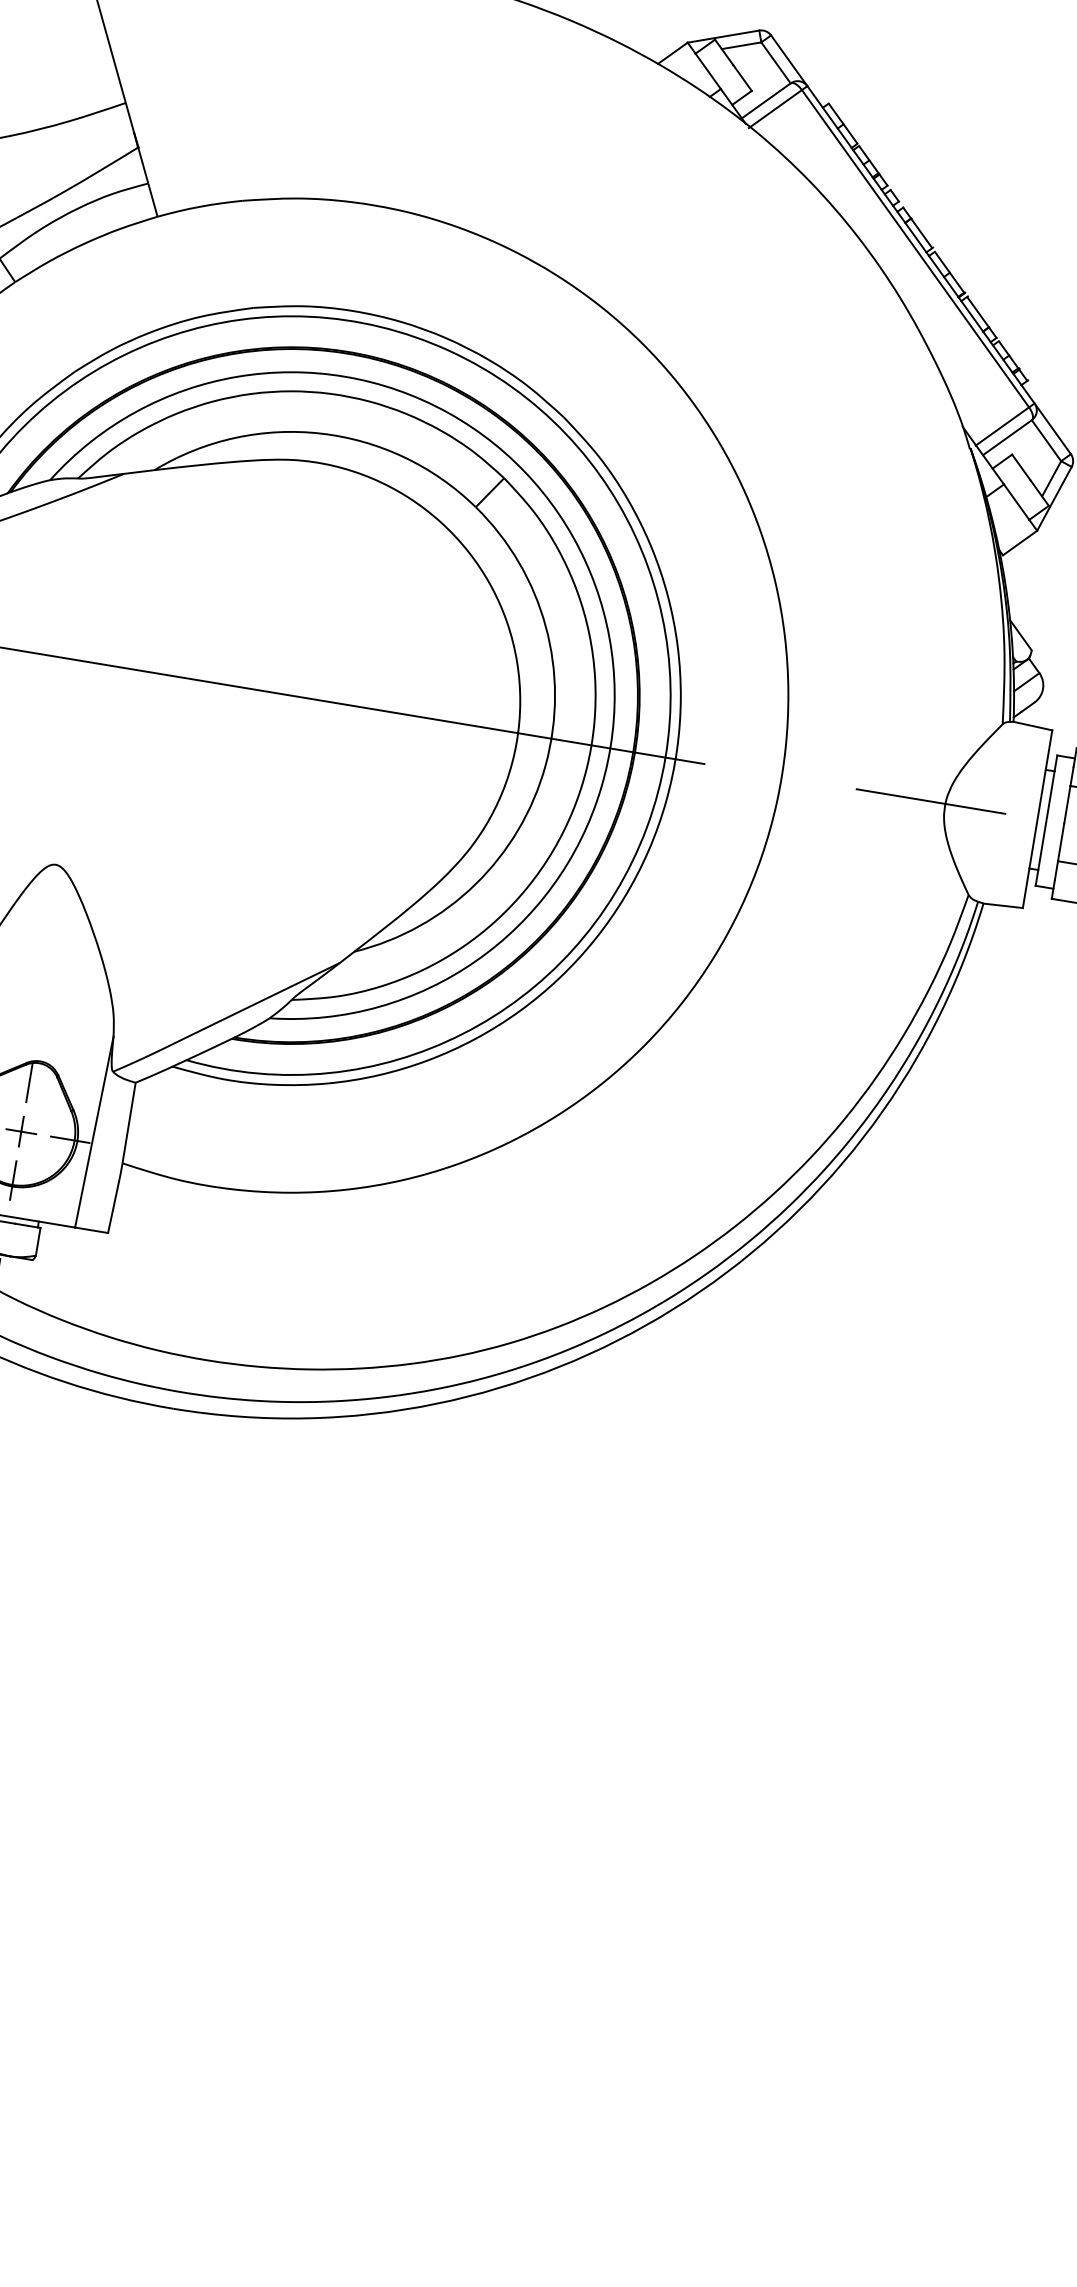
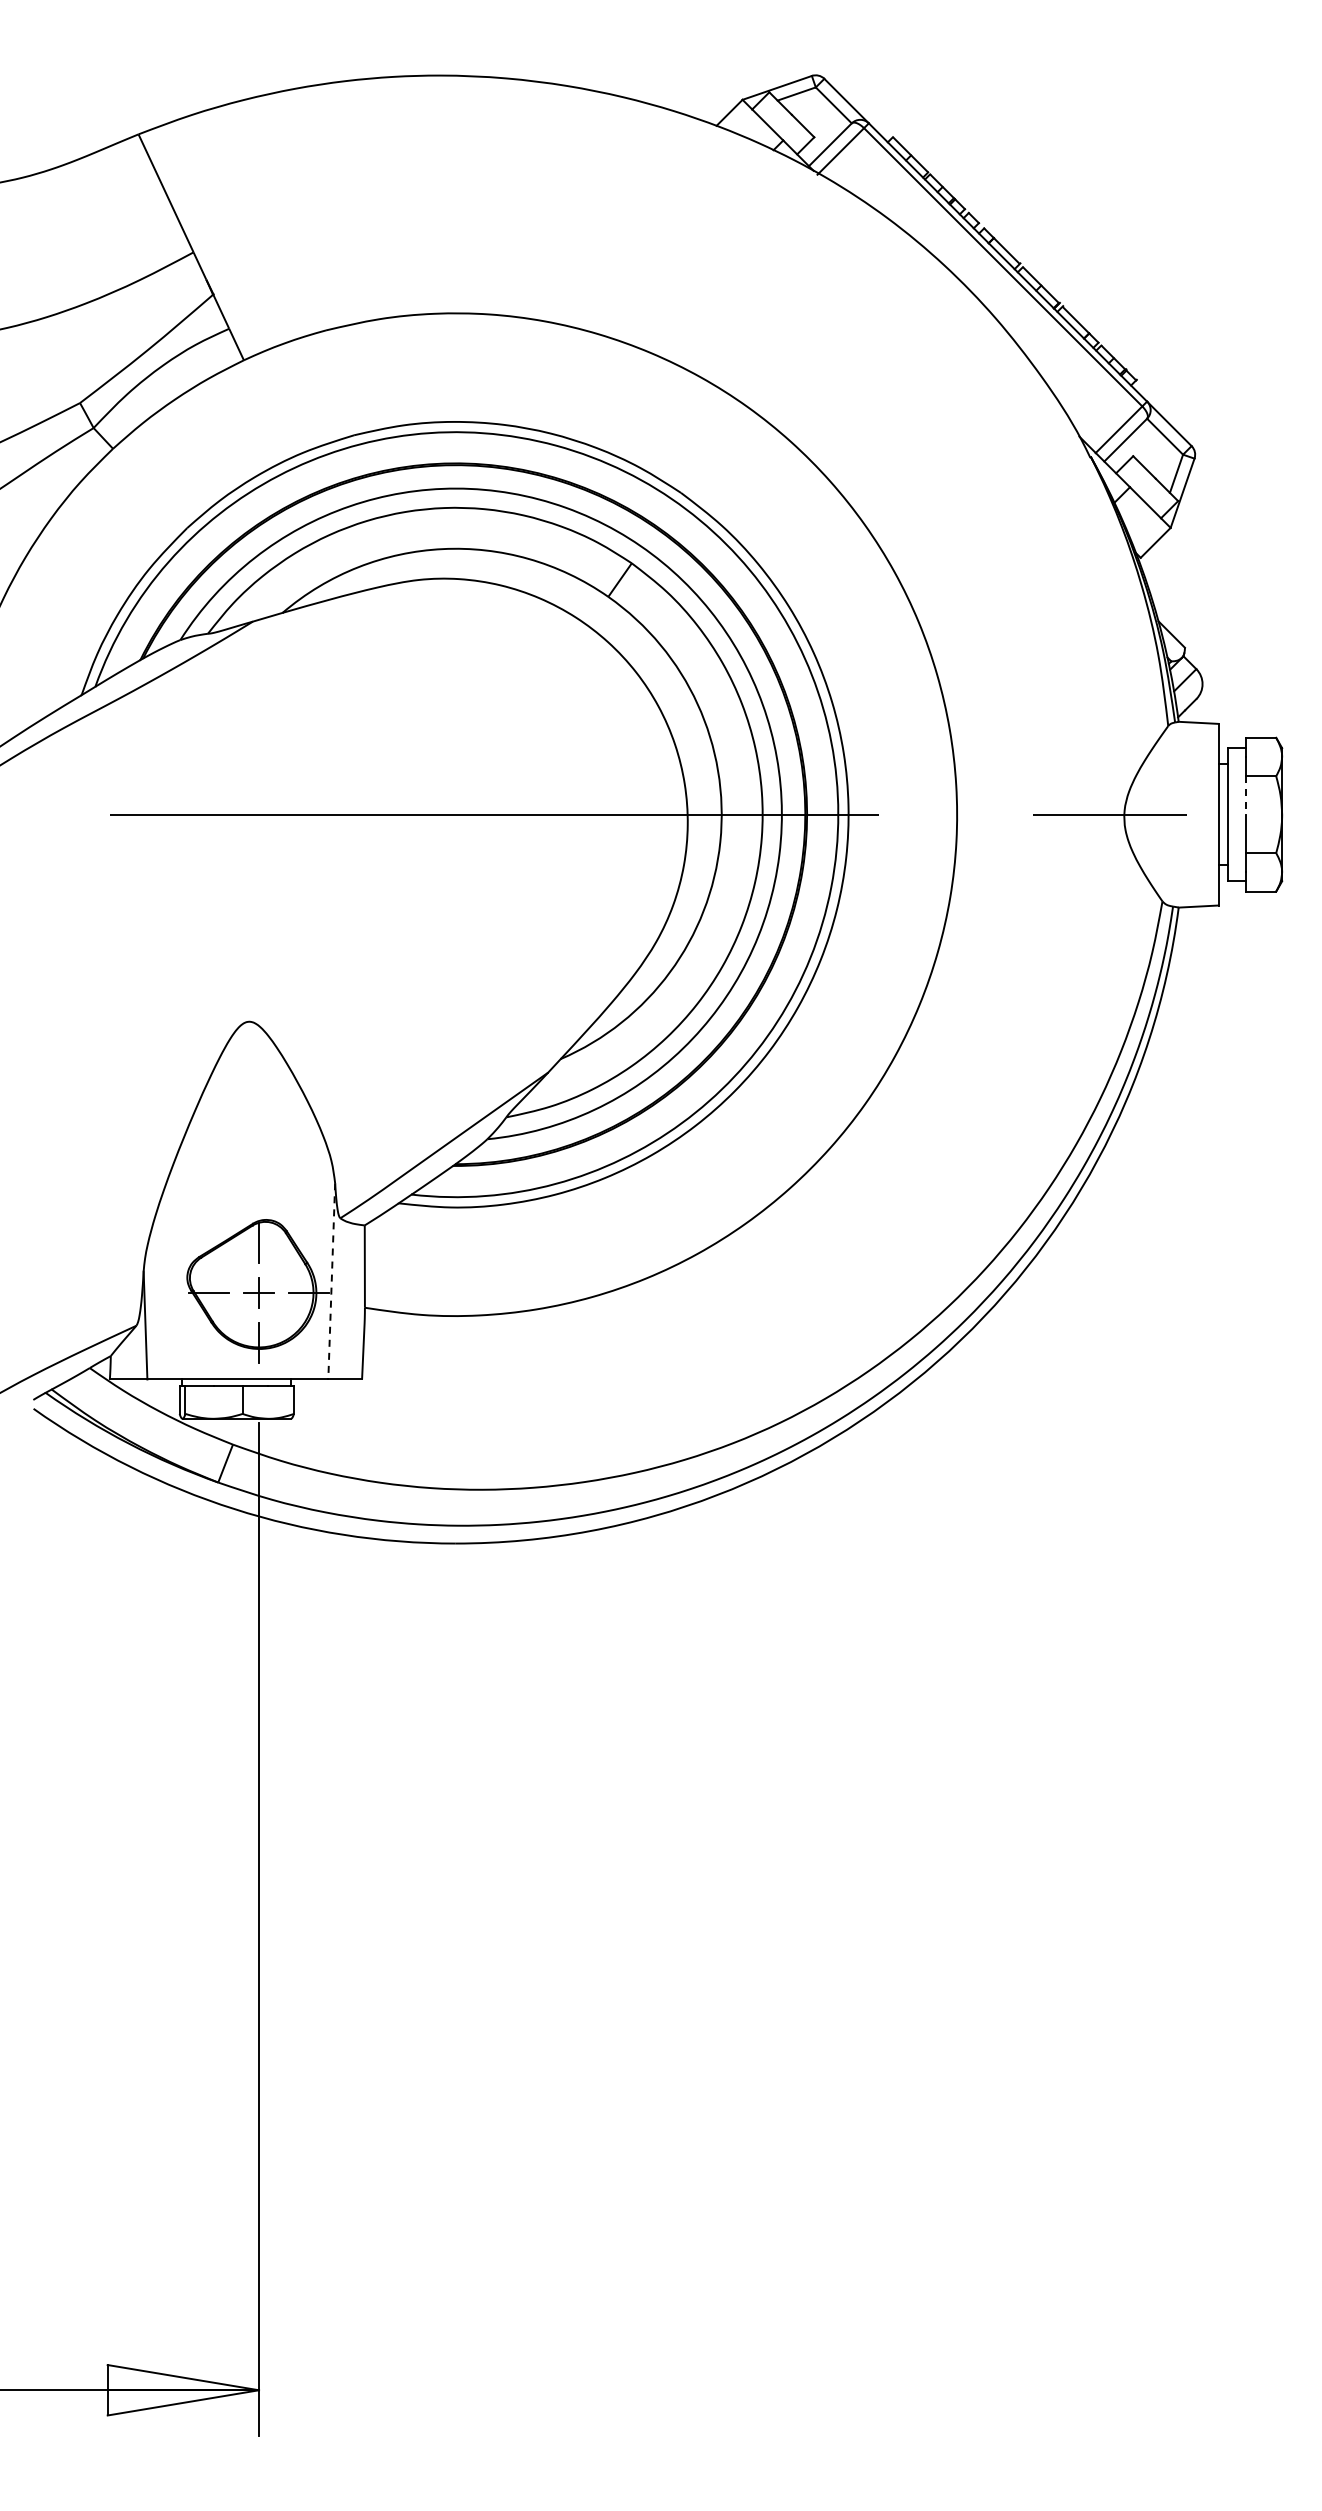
line: (1067, 804) -> (1245, 795), solid -> dashed
line: (94, 1132) -> (331, 1281), solid -> dashed

